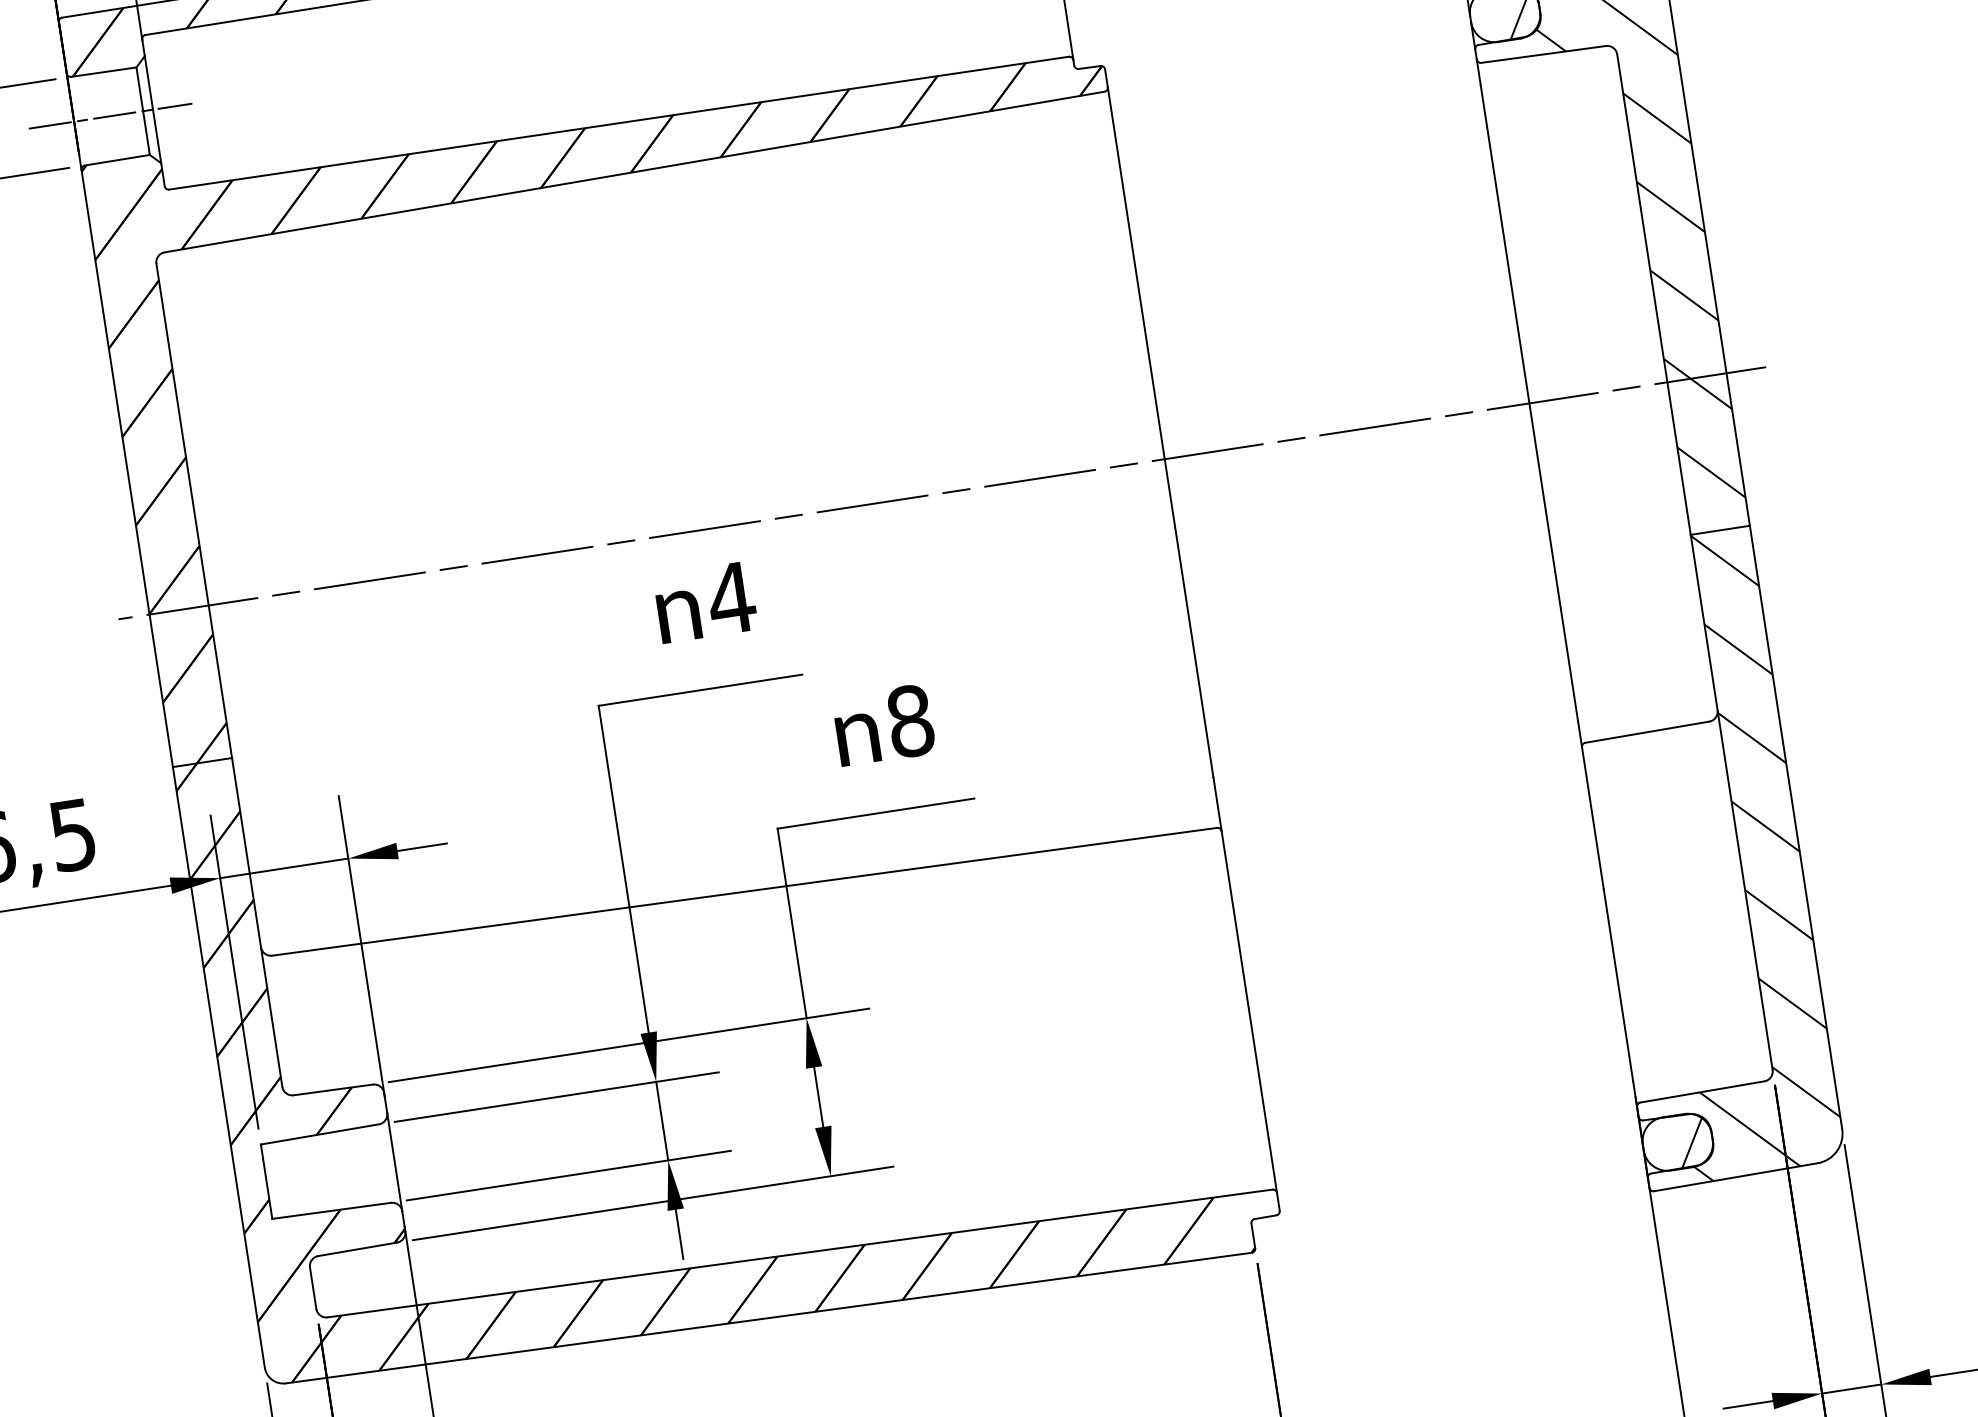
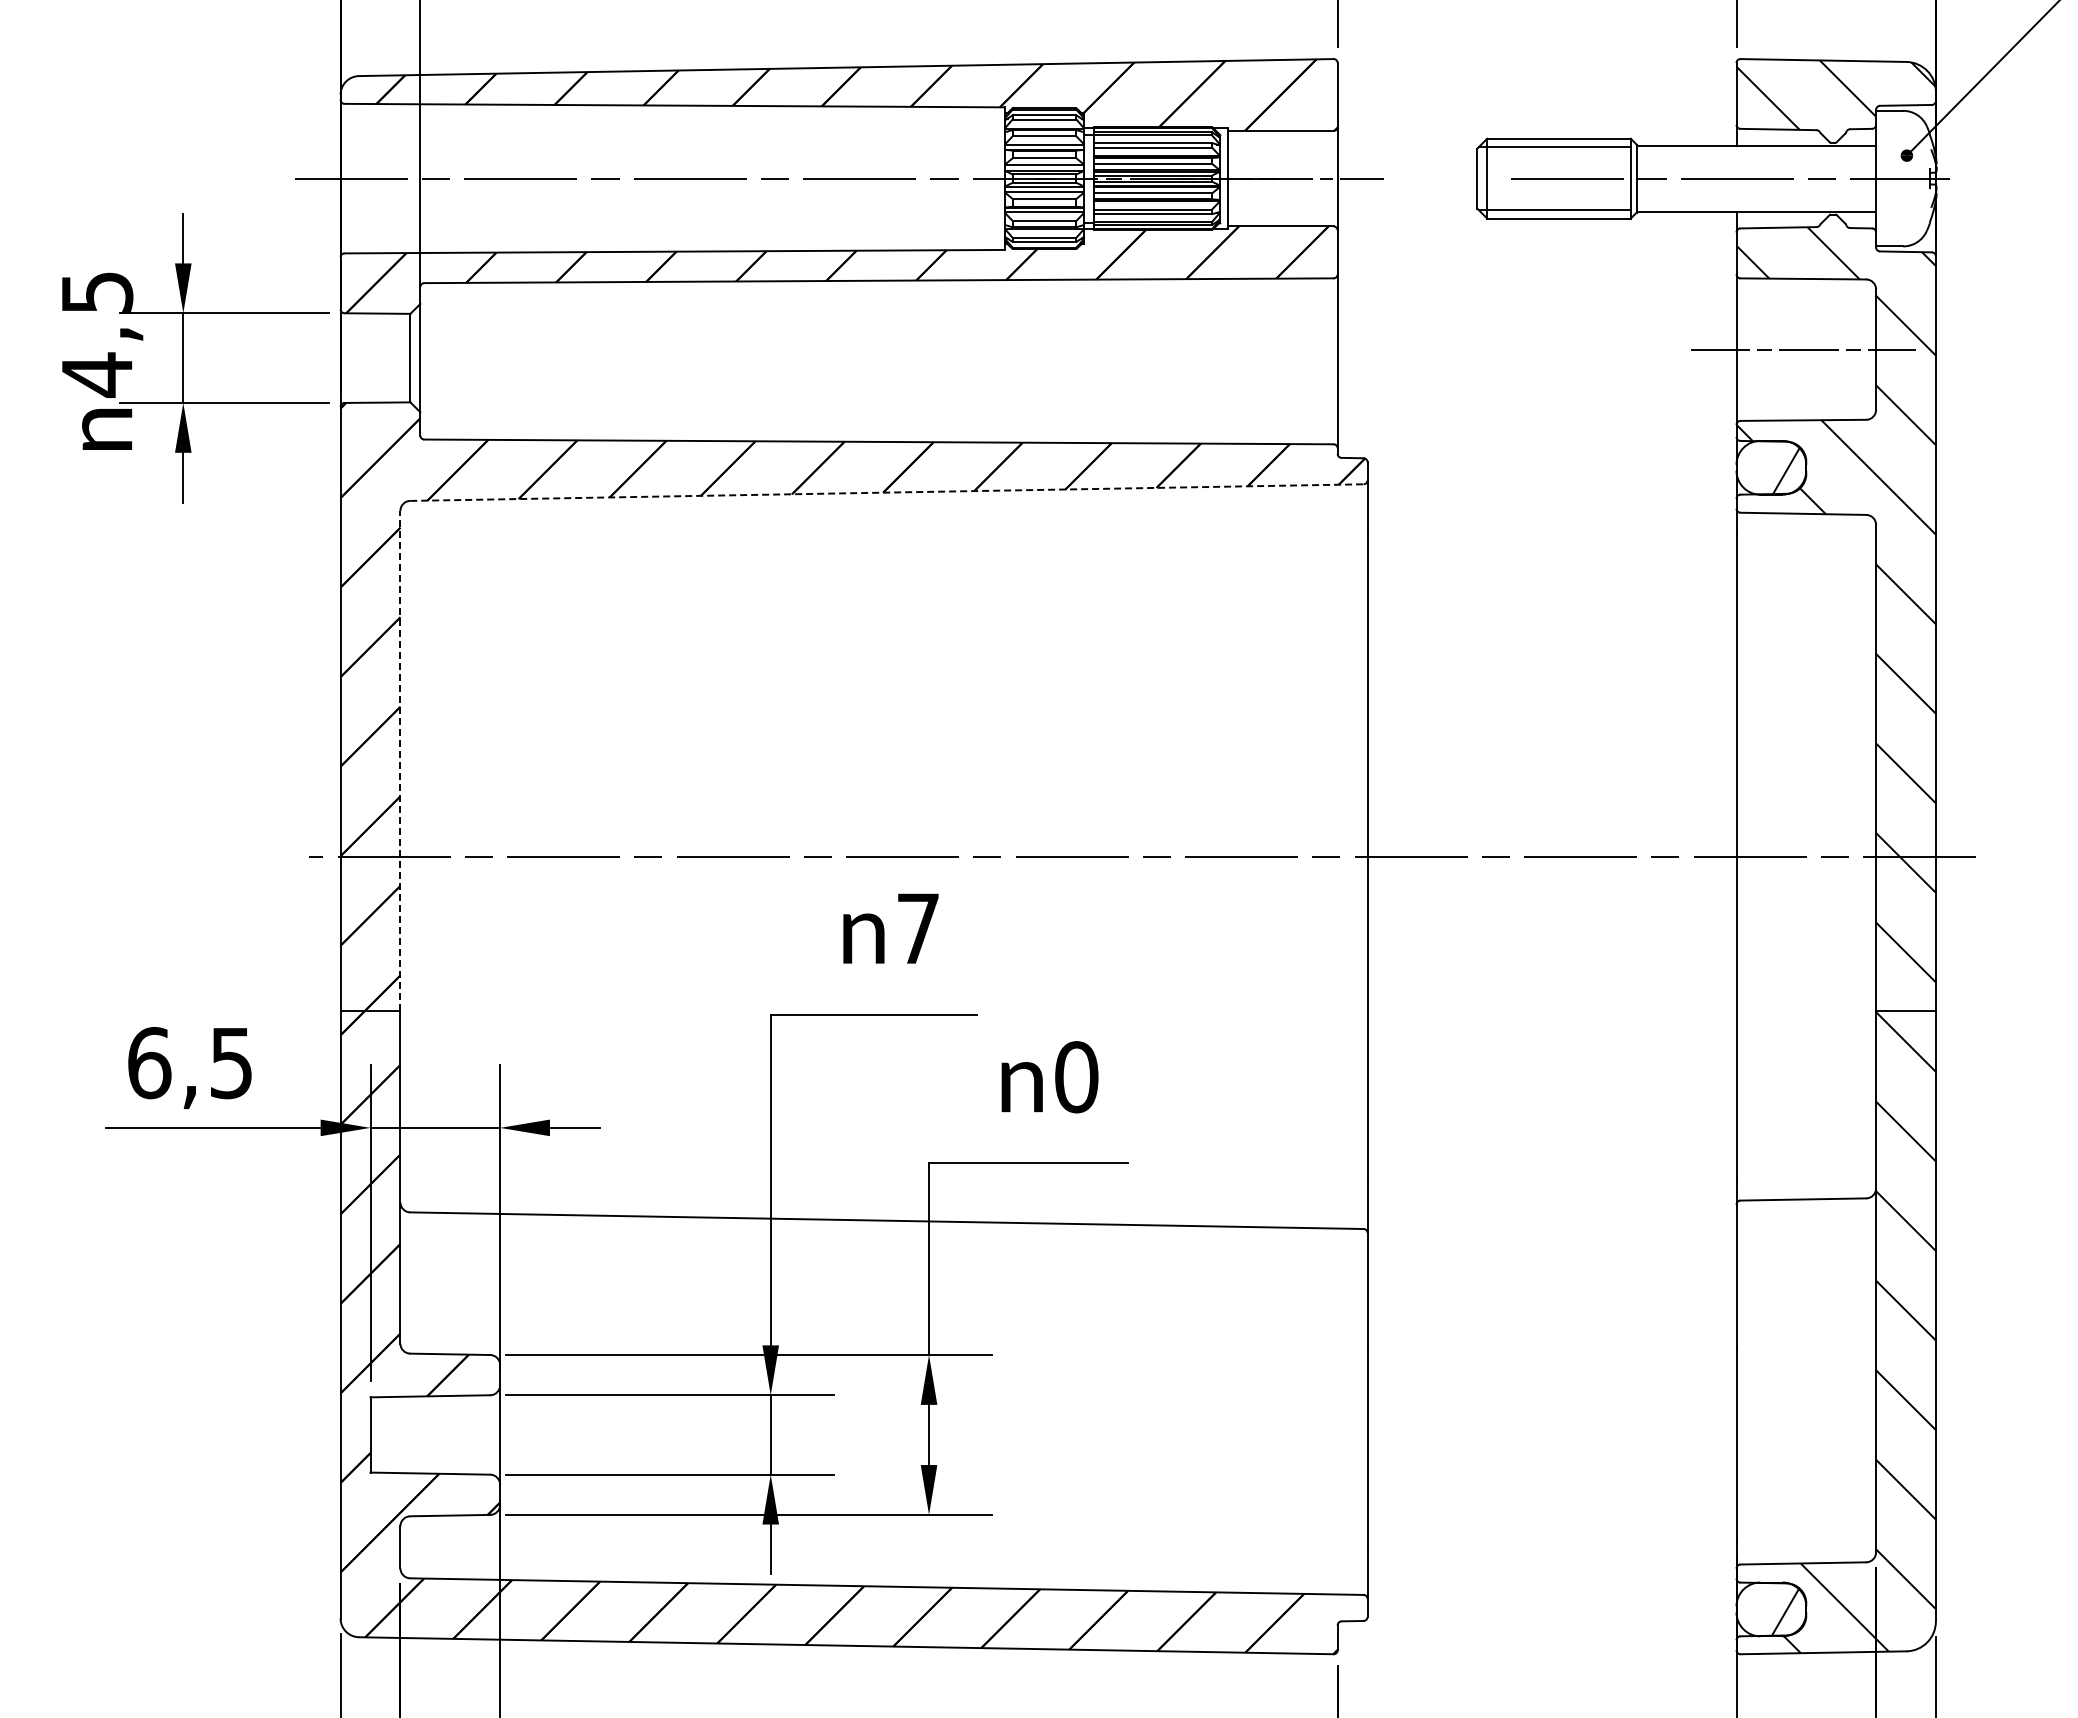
line: (110, 116) -> (377, 358), removed
line: (634, 172) -> (886, 492), solid -> dashed
line: (194, 510) -> (400, 760), solid -> dashed
text: (731, 598) -> (918, 928), 4 -> 7
text: (910, 721) -> (1076, 1077), 8 -> 0

